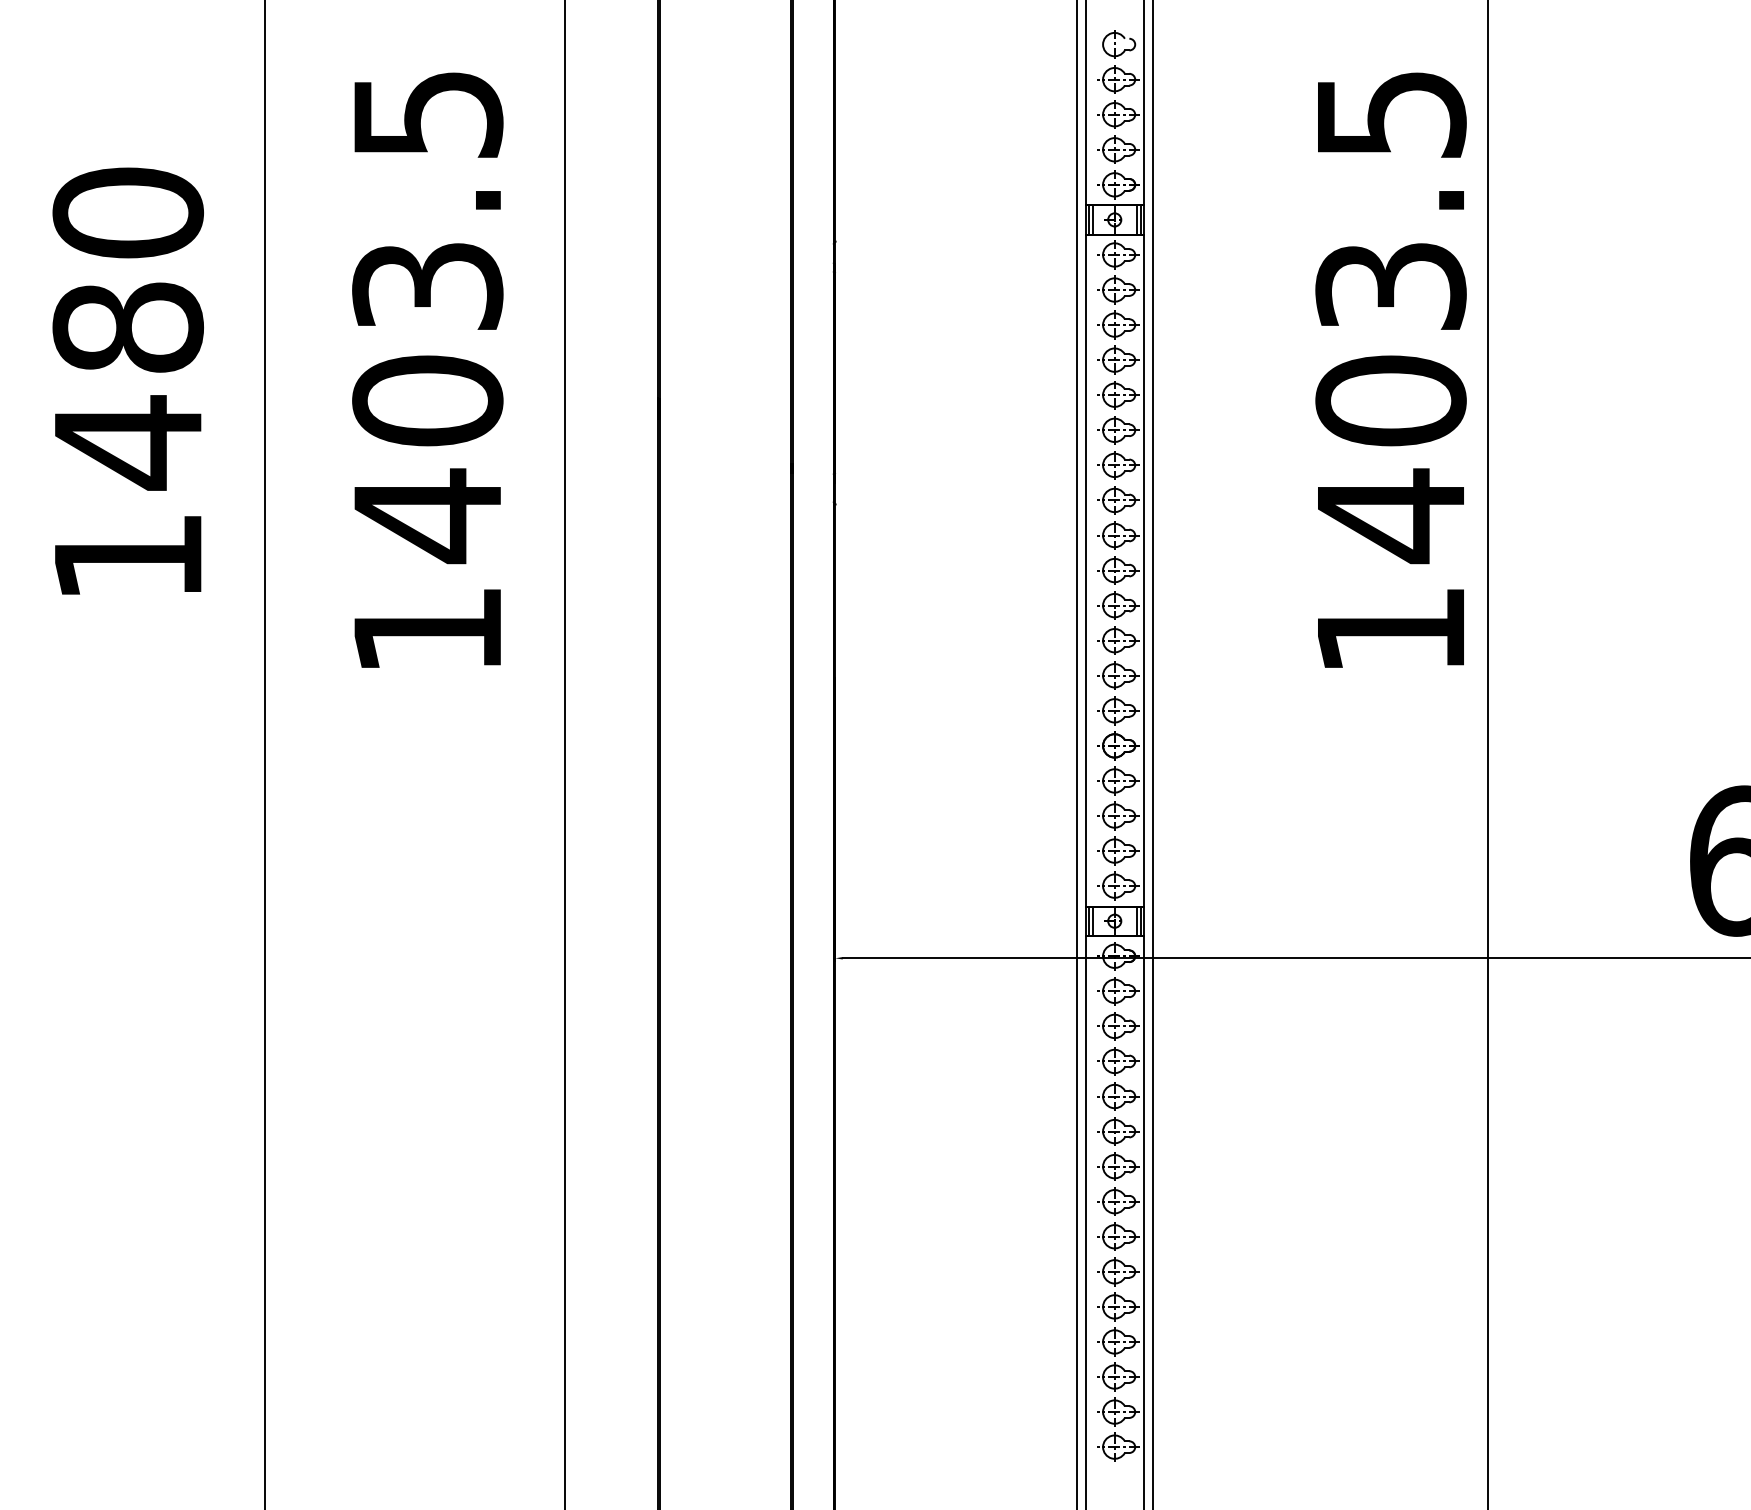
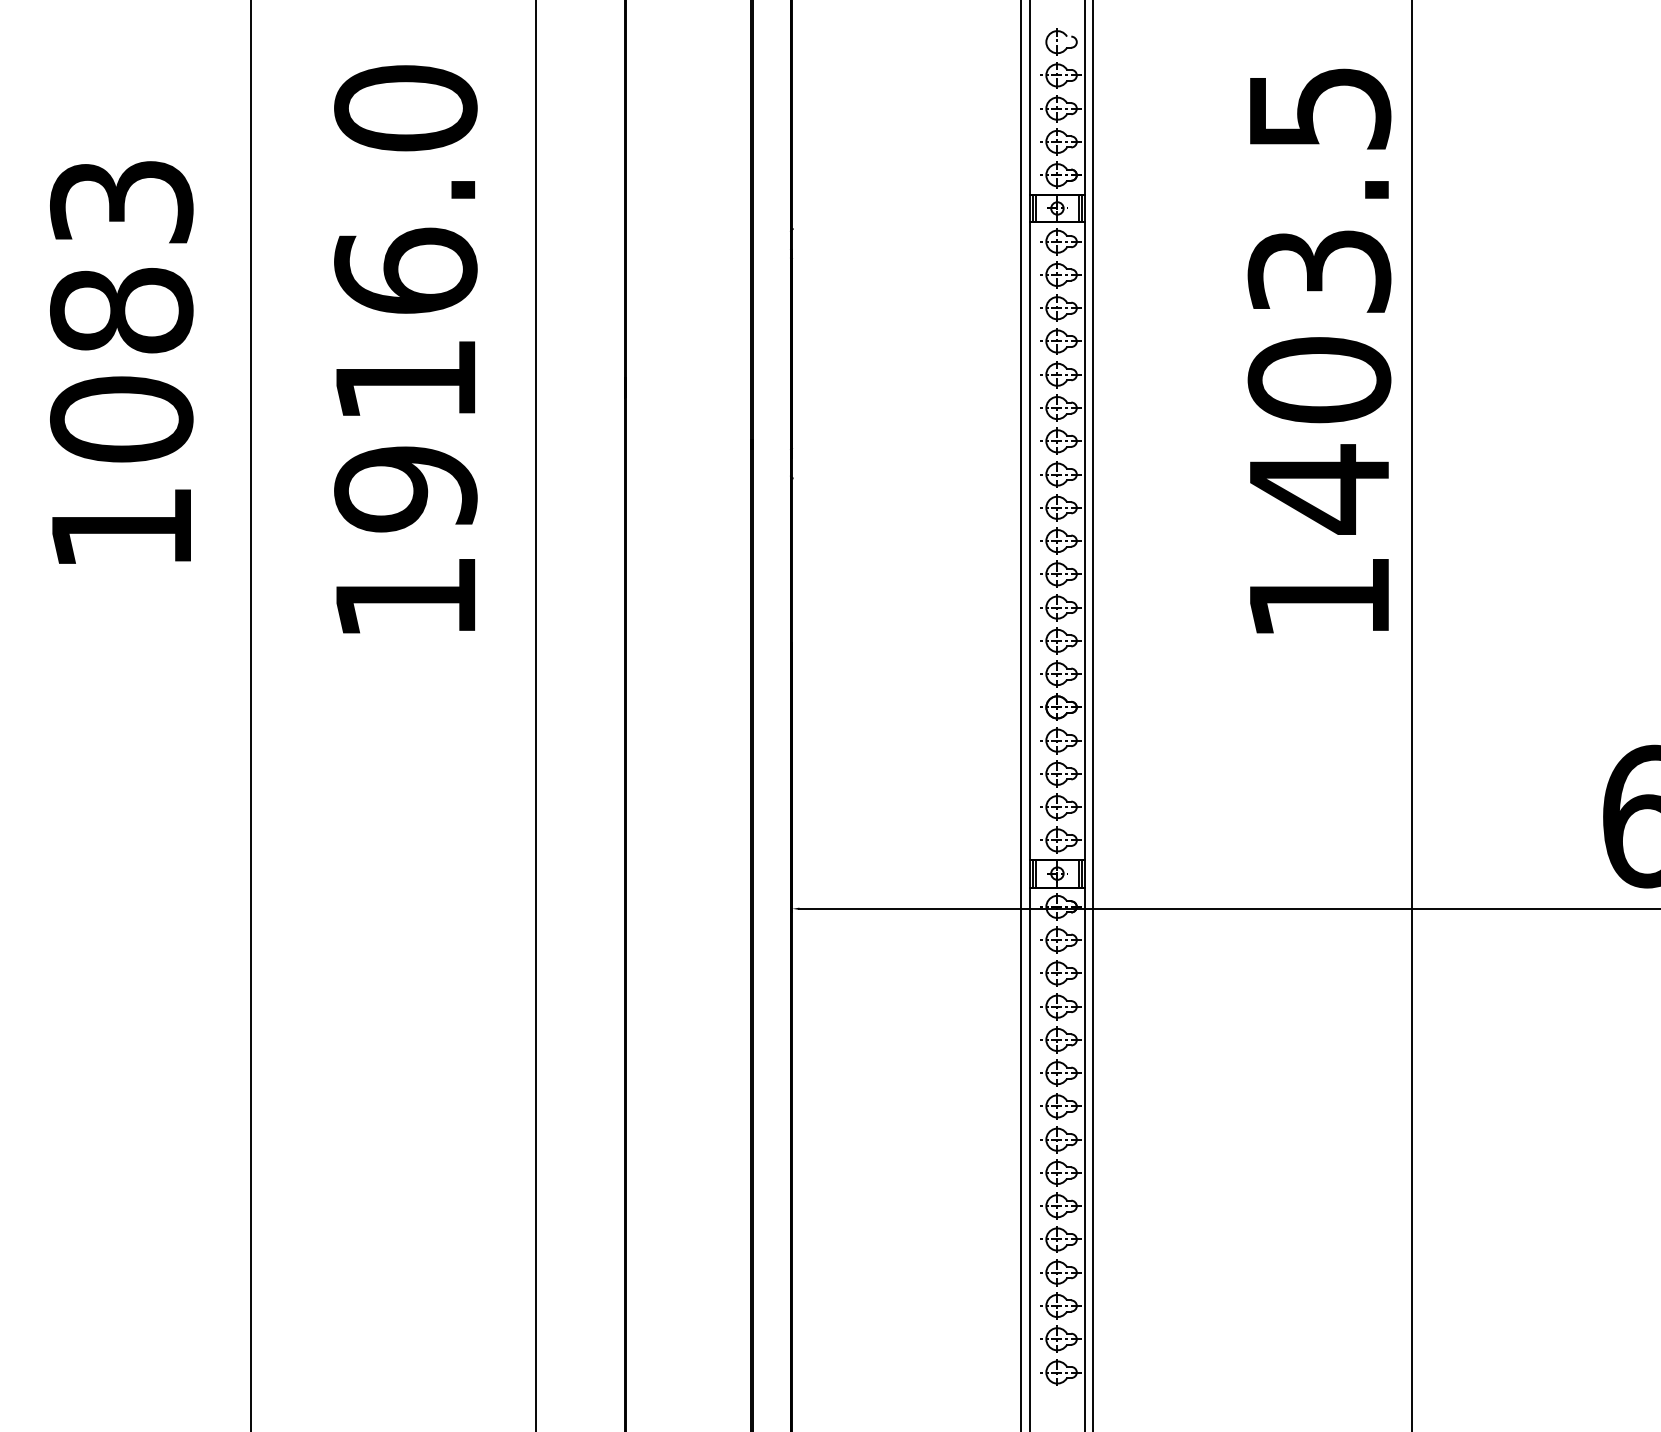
text: (427, 316) -> (405, 300), 1403.5 -> 1916.0
text: (127, 328) -> (121, 311), 1480 -> 1083

